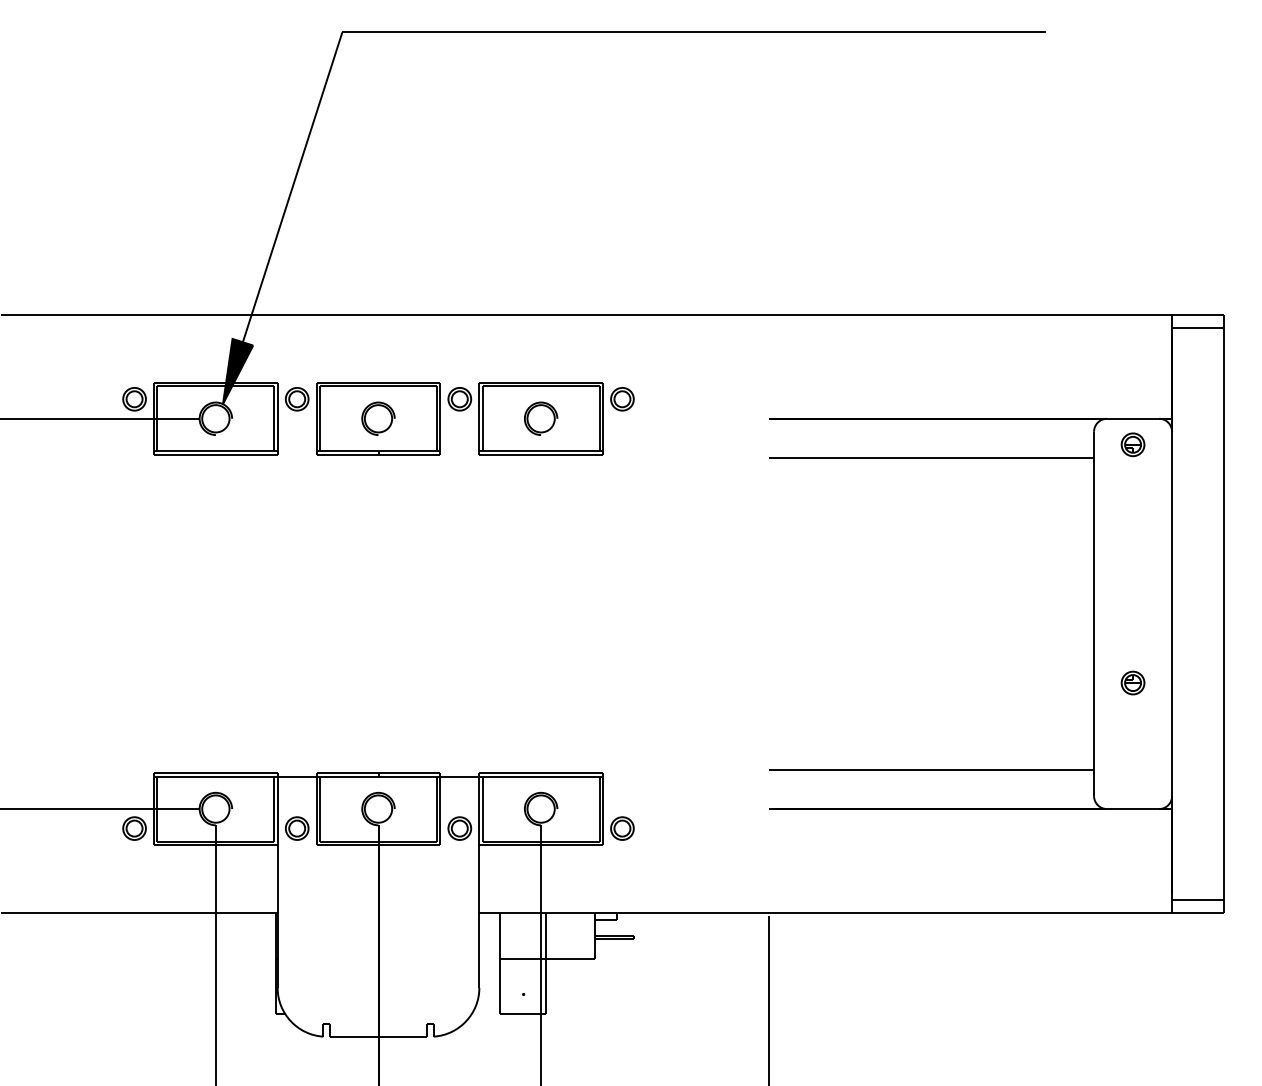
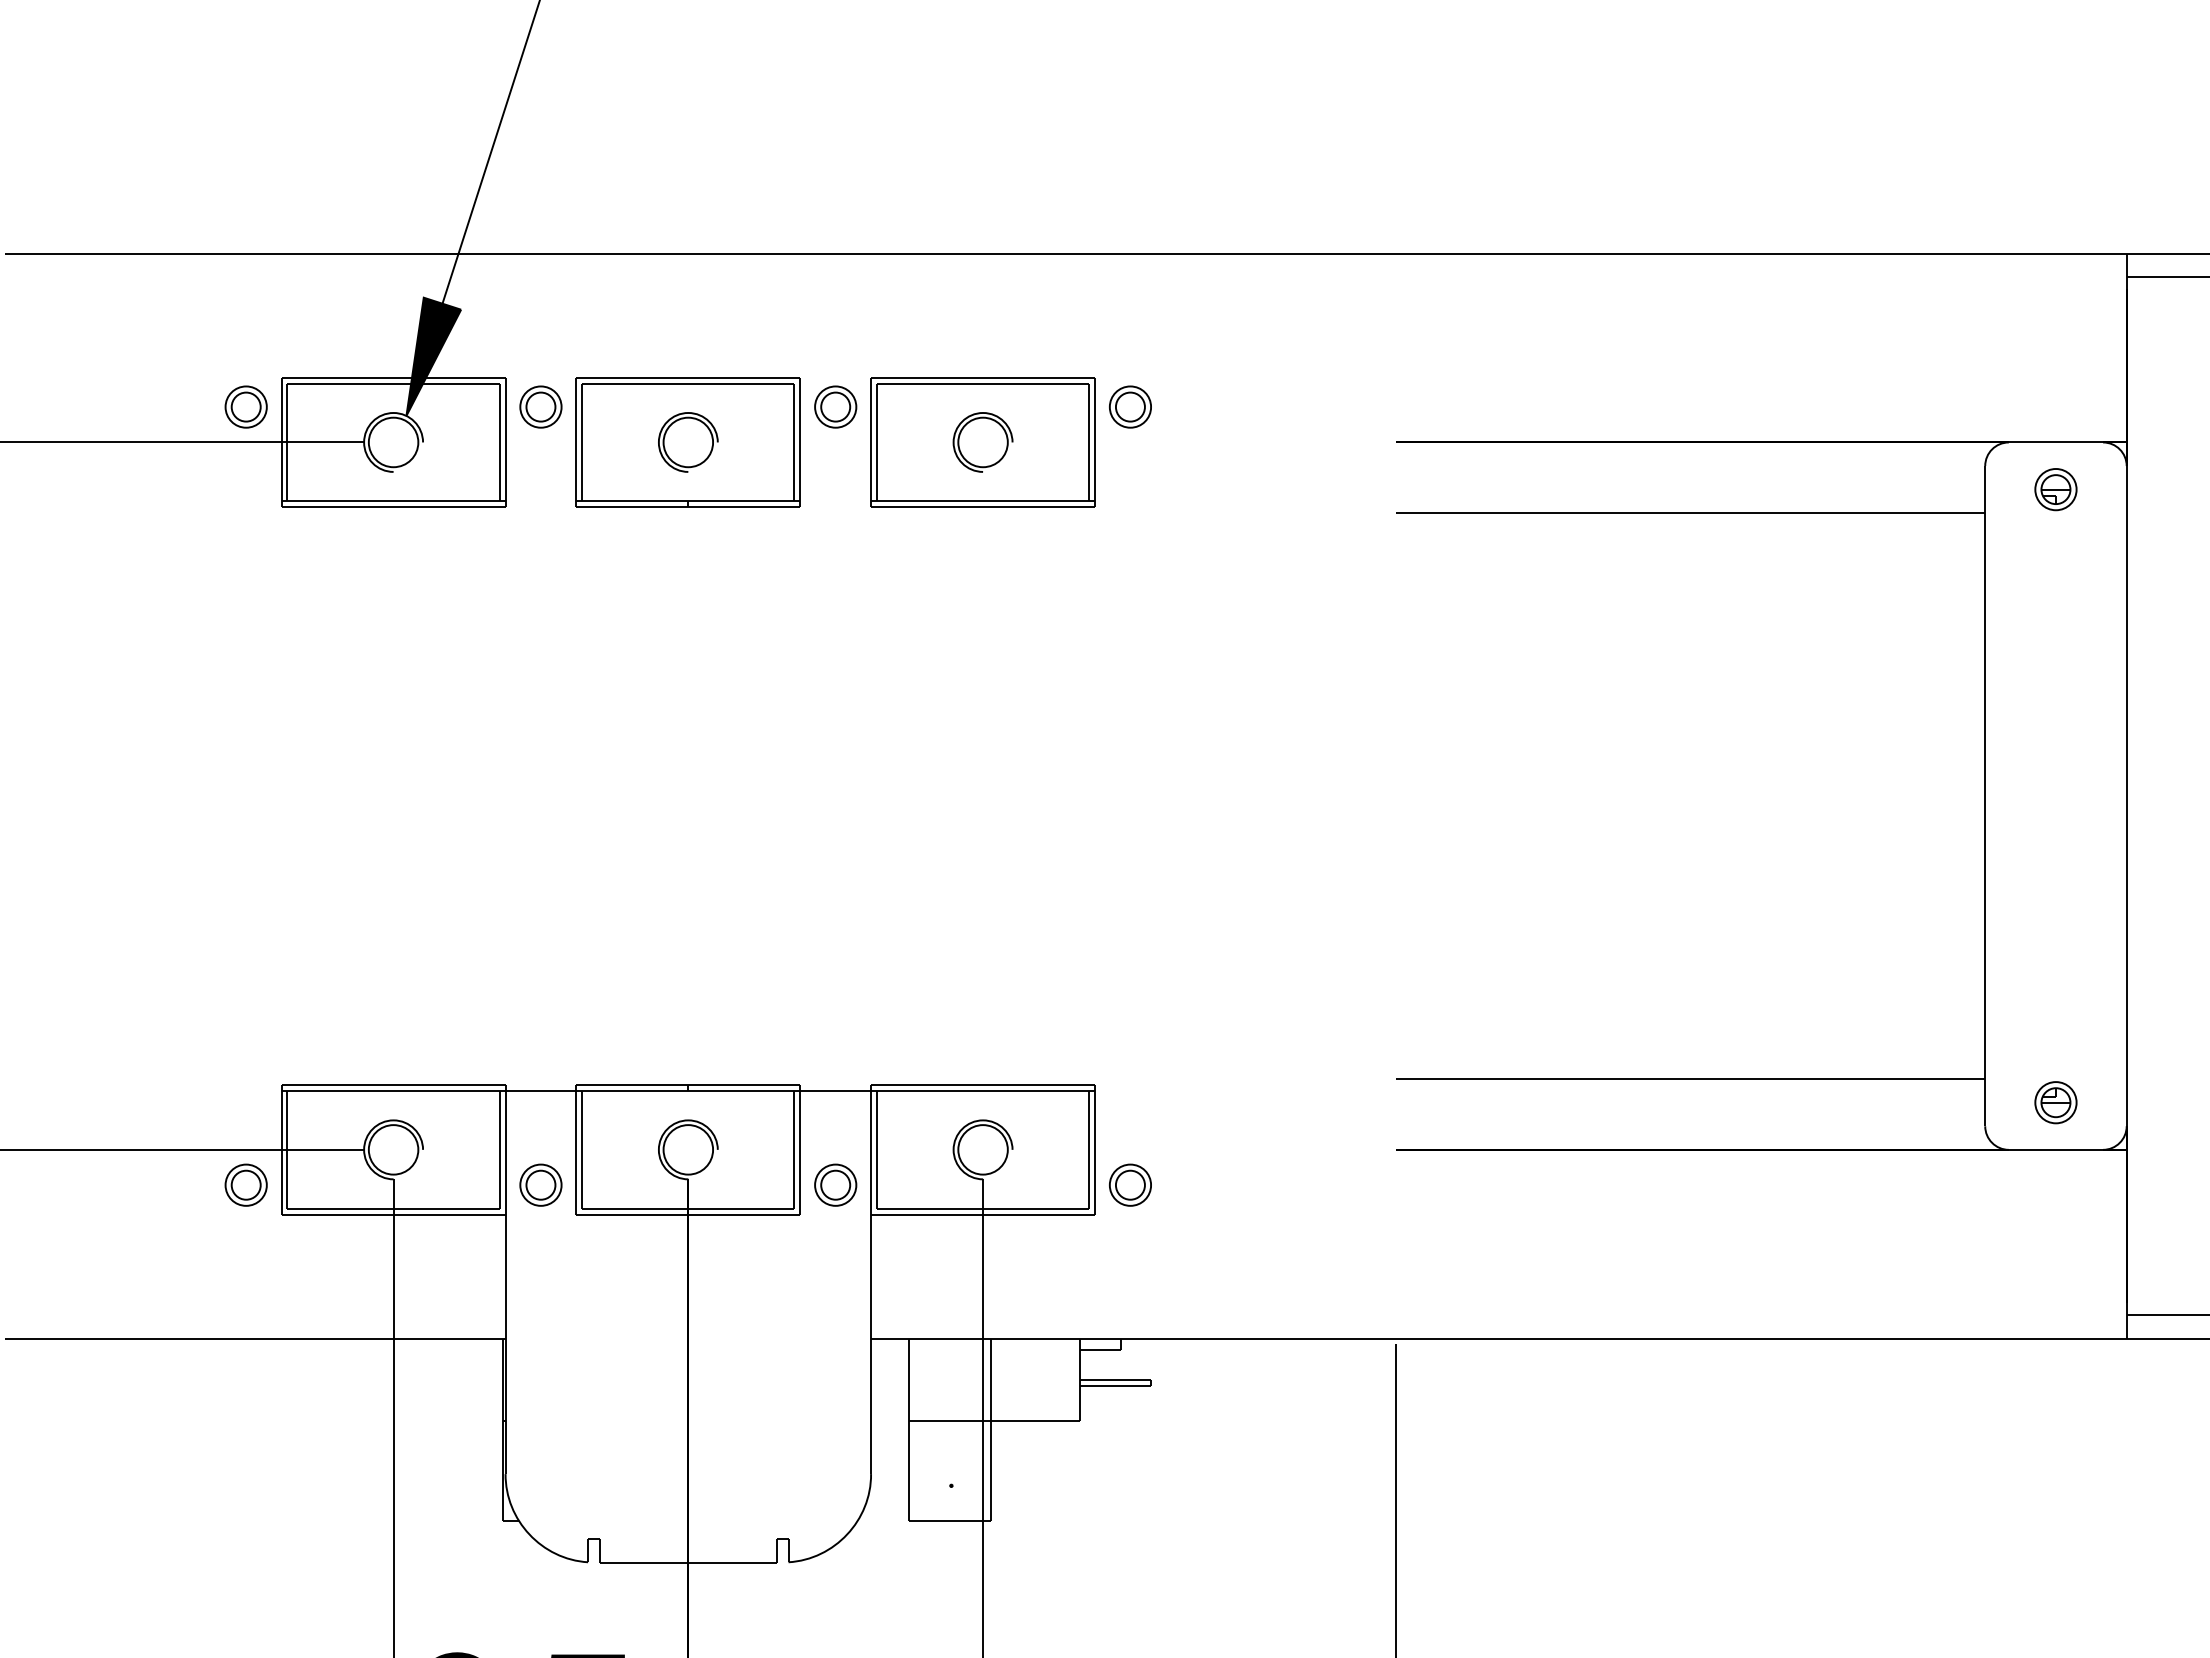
part: (1132, 682) -> (2054, 1101), moved

